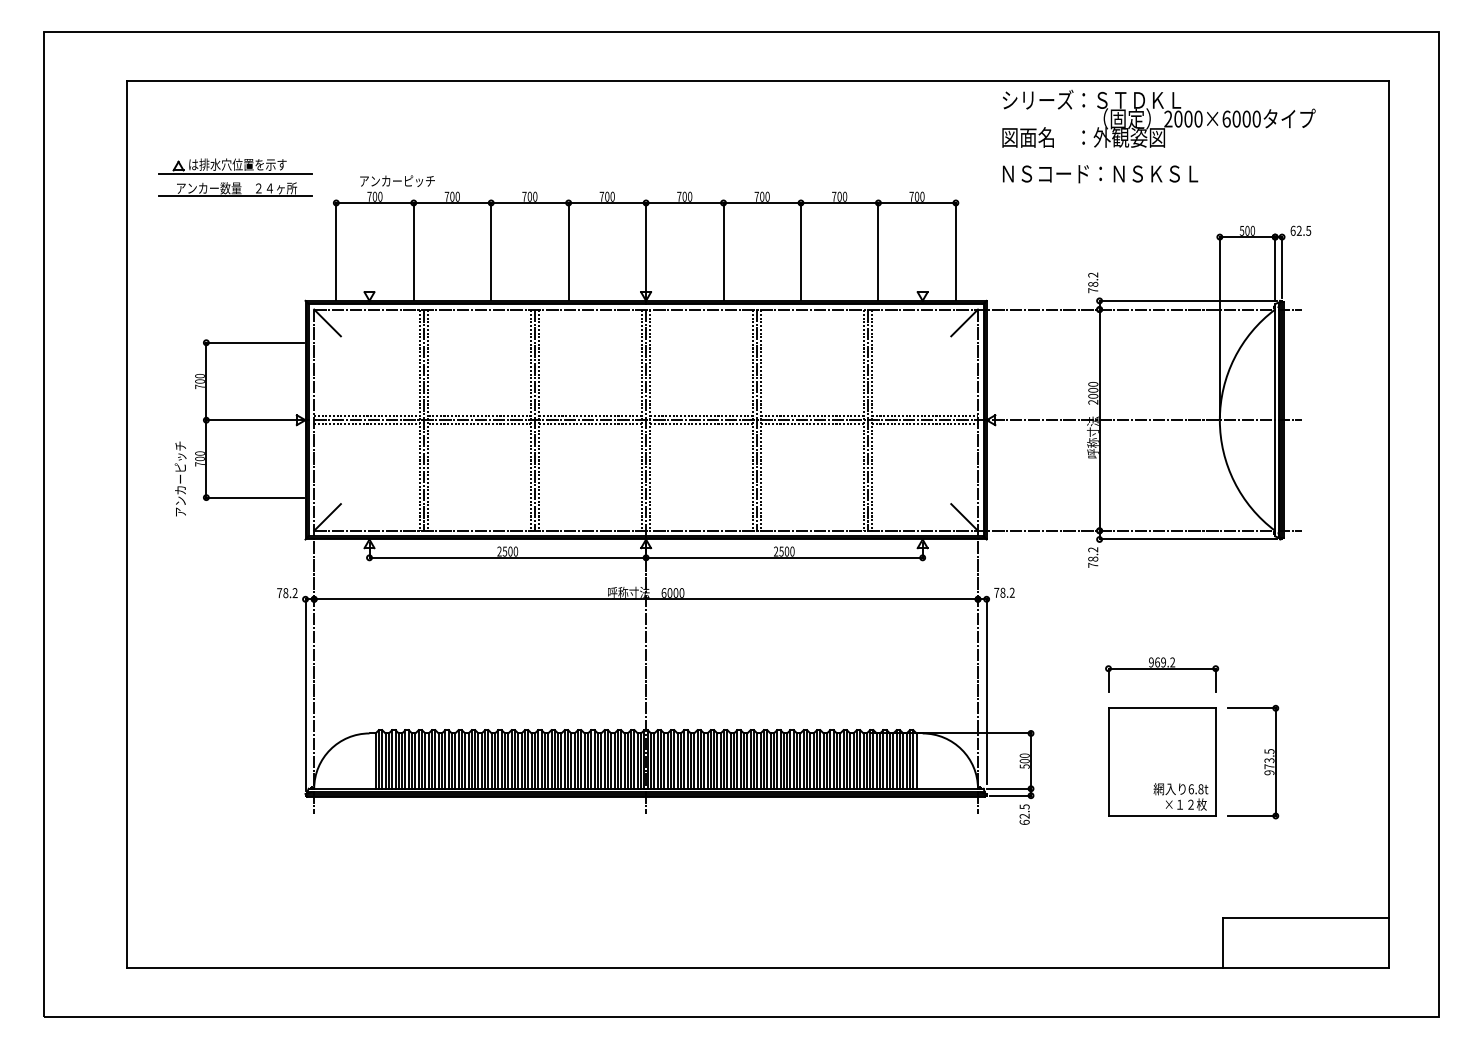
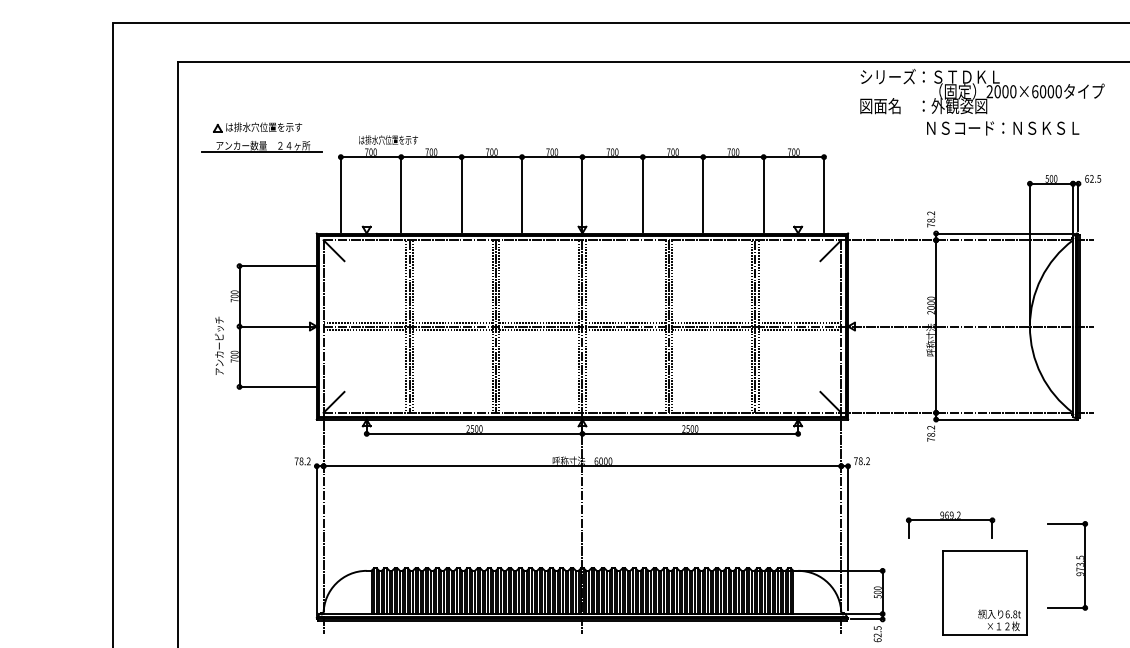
line: (235, 173) -> (262, 134), removed
text: (1100, 174) -> (1003, 128), moved
text: (397, 181) -> (388, 140), アンカーピッチ -> は排水穴位置を示す
text: (180, 478) -> (219, 345), moved
part: (1162, 674) -> (950, 524), moved
part: (1264, 761) -> (1076, 565), moved

